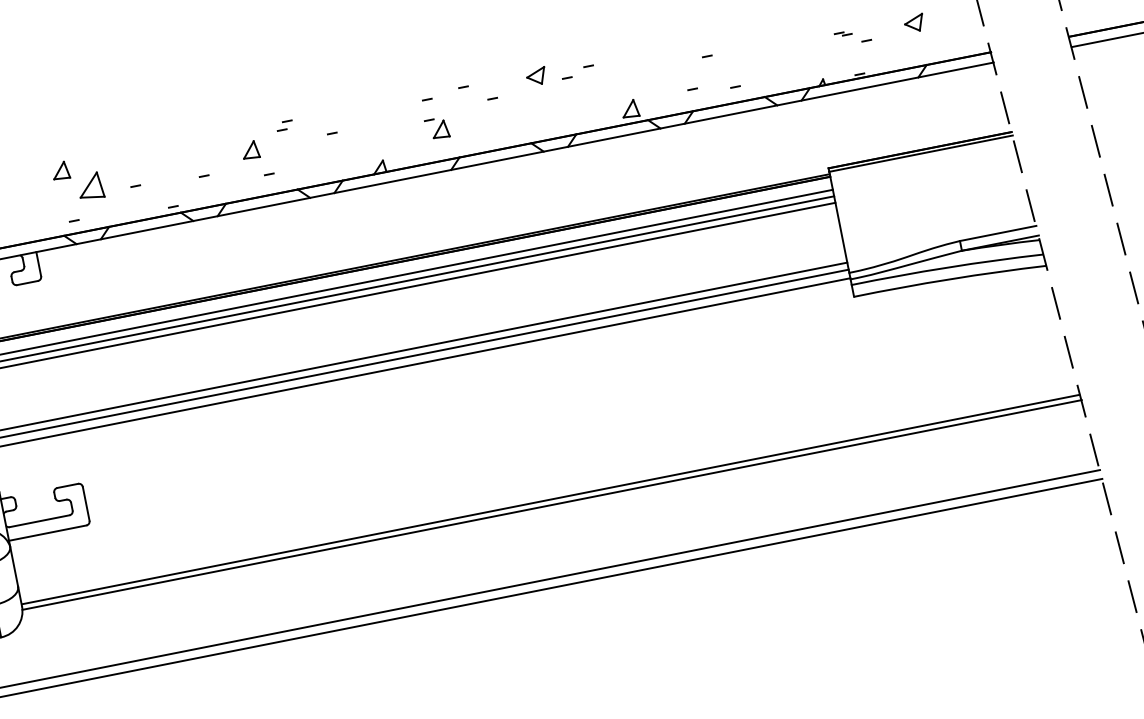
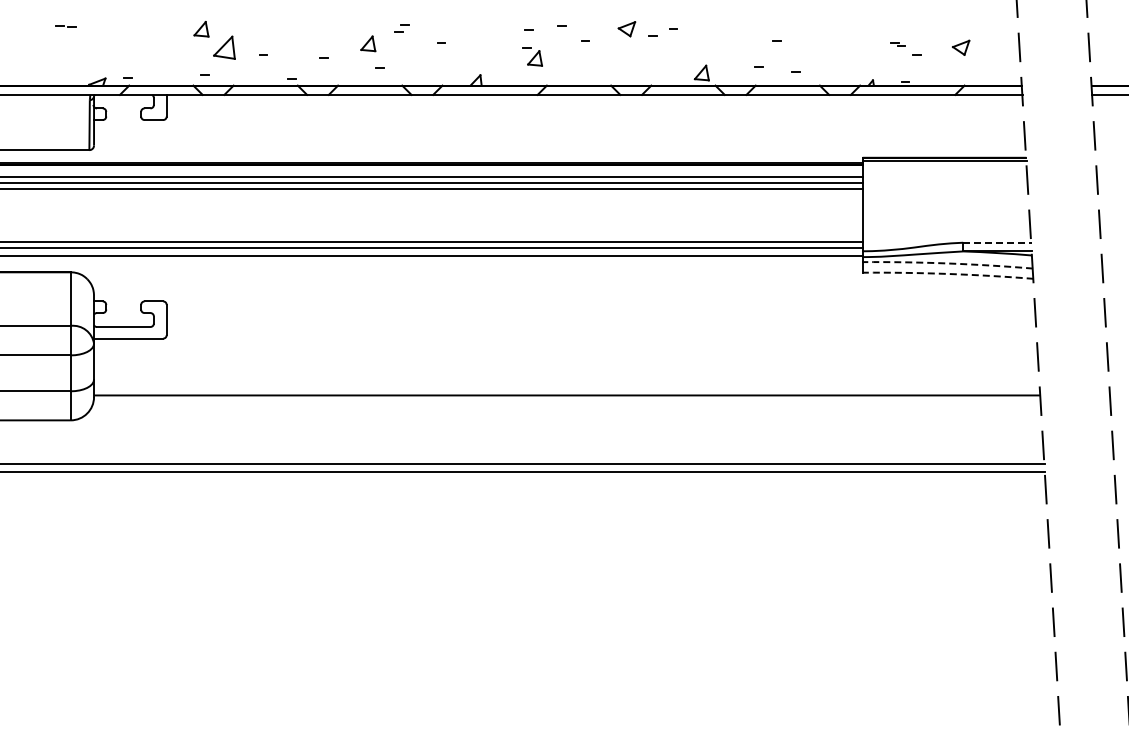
line: (998, 233) -> (997, 242), solid -> dashed
arc: (946, 267) -> (947, 263), solid -> dashed
arc: (950, 278) -> (948, 273), solid -> dashed
line: (551, 505) -> (566, 400), removed

